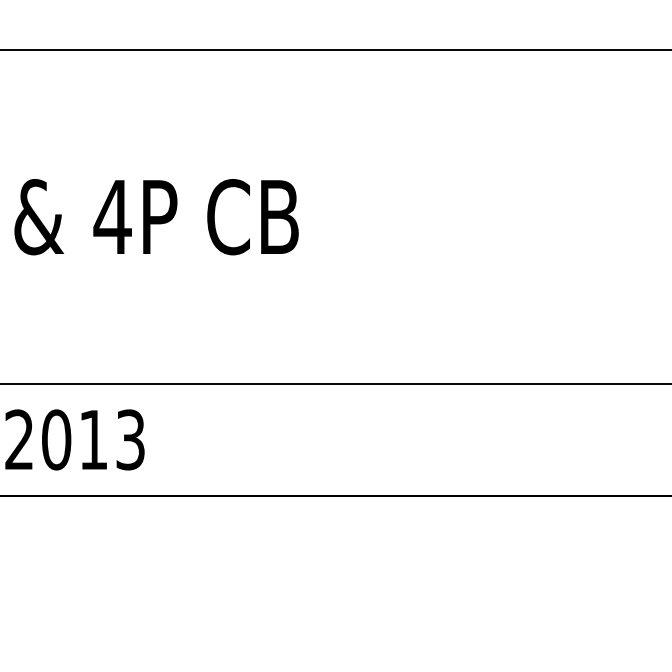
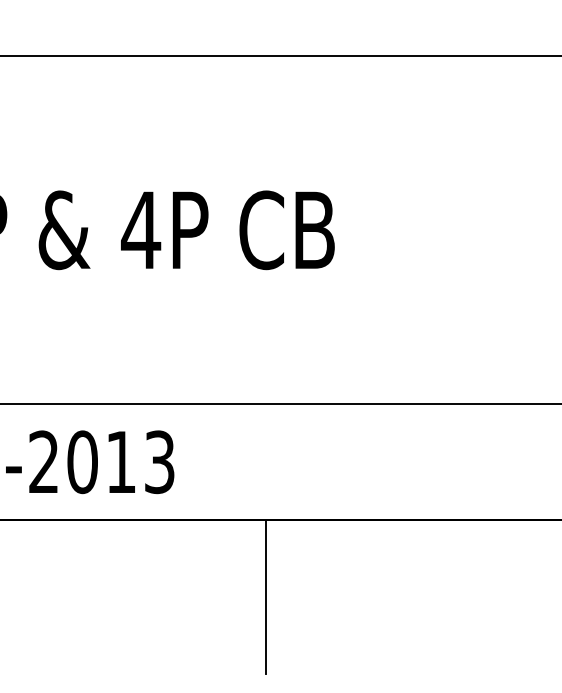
line: (232, 569) -> (265, 597), added

